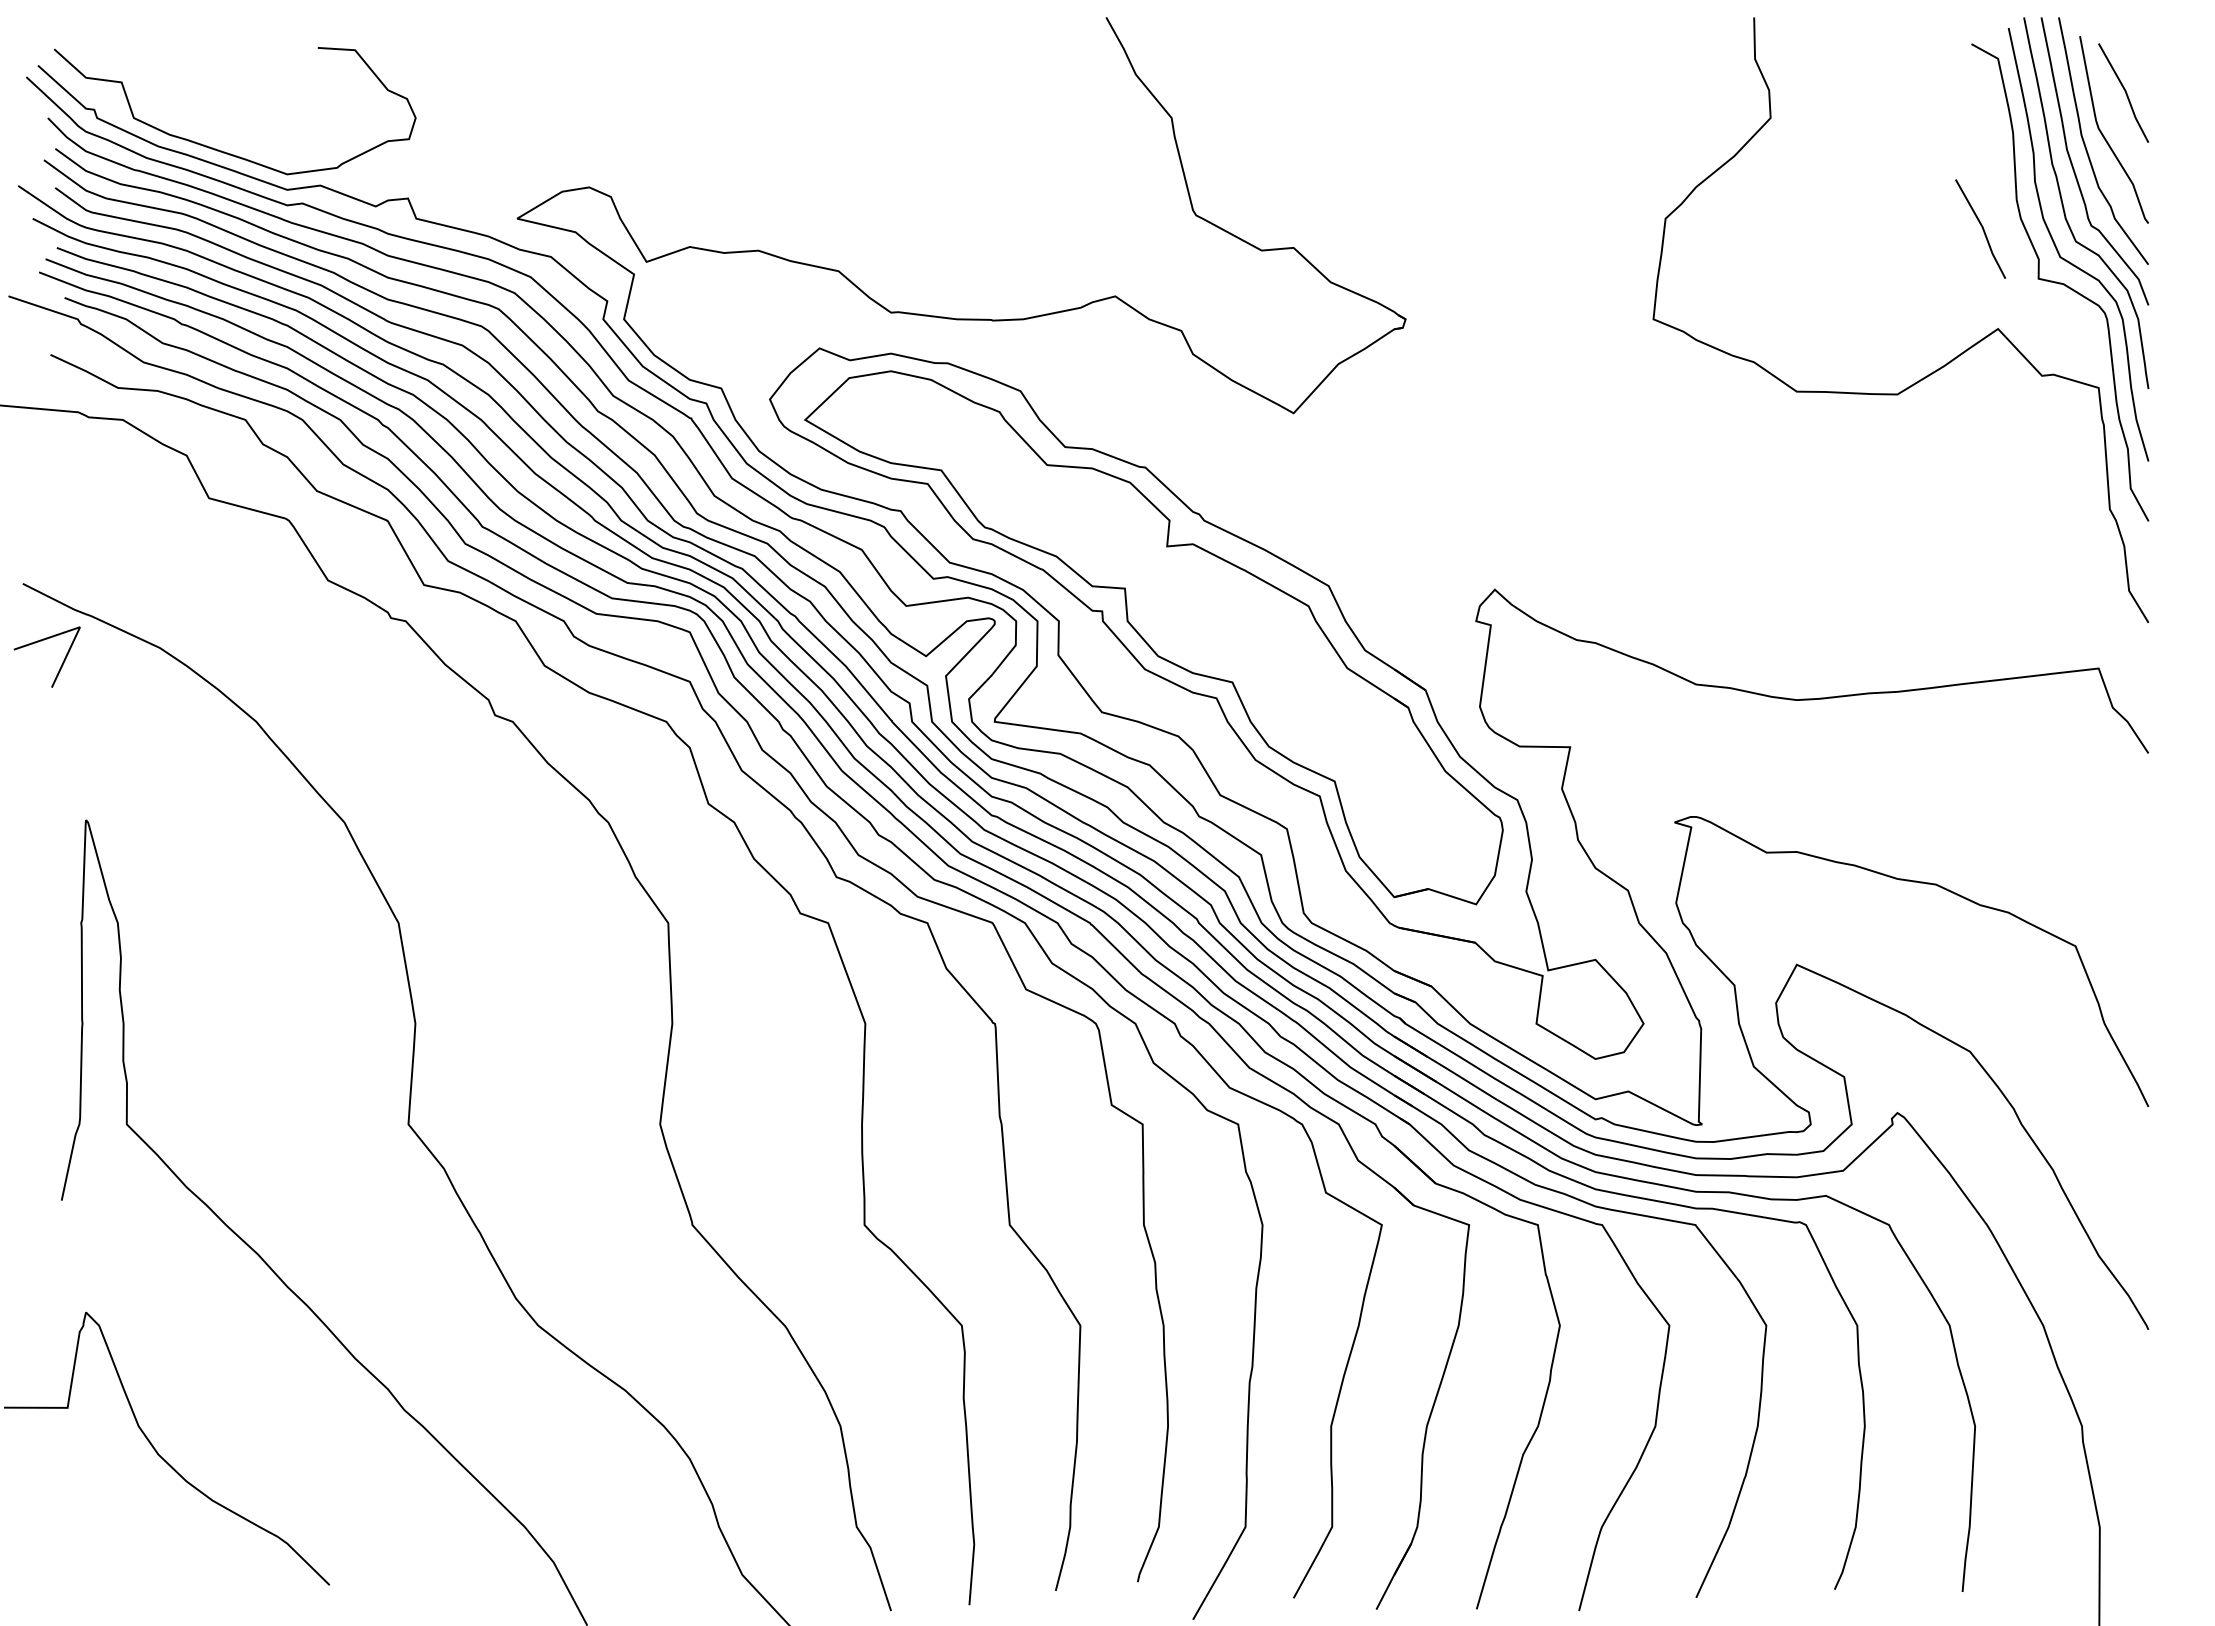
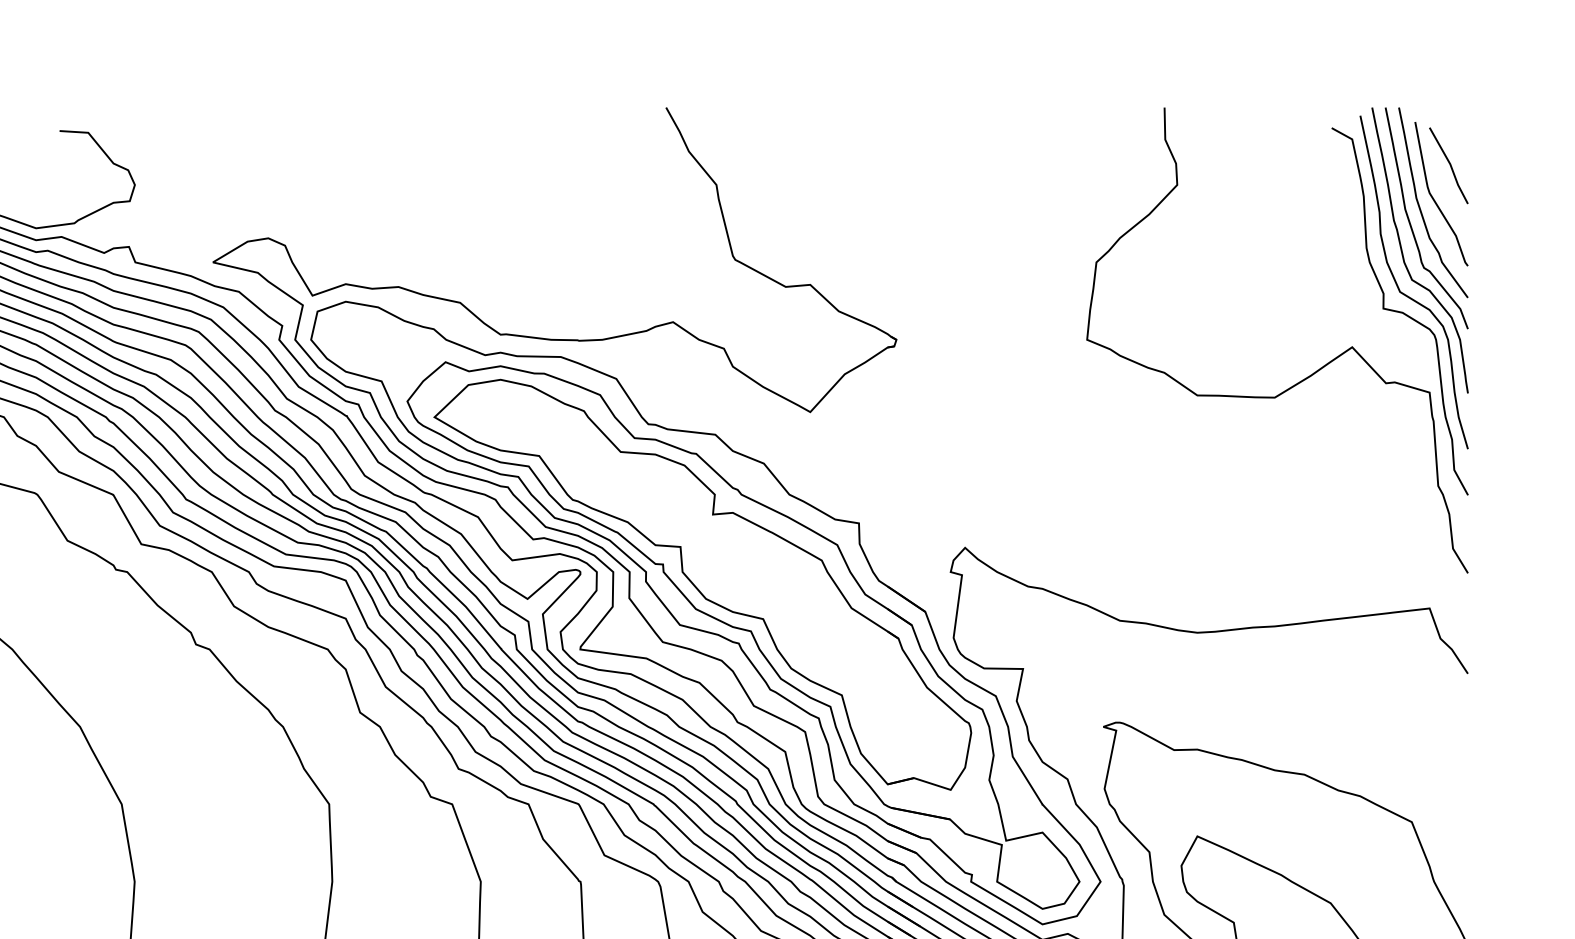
line: (1981, 227) -> (1339, 269), removed
part: (1157, 674) -> (705, 613), added

